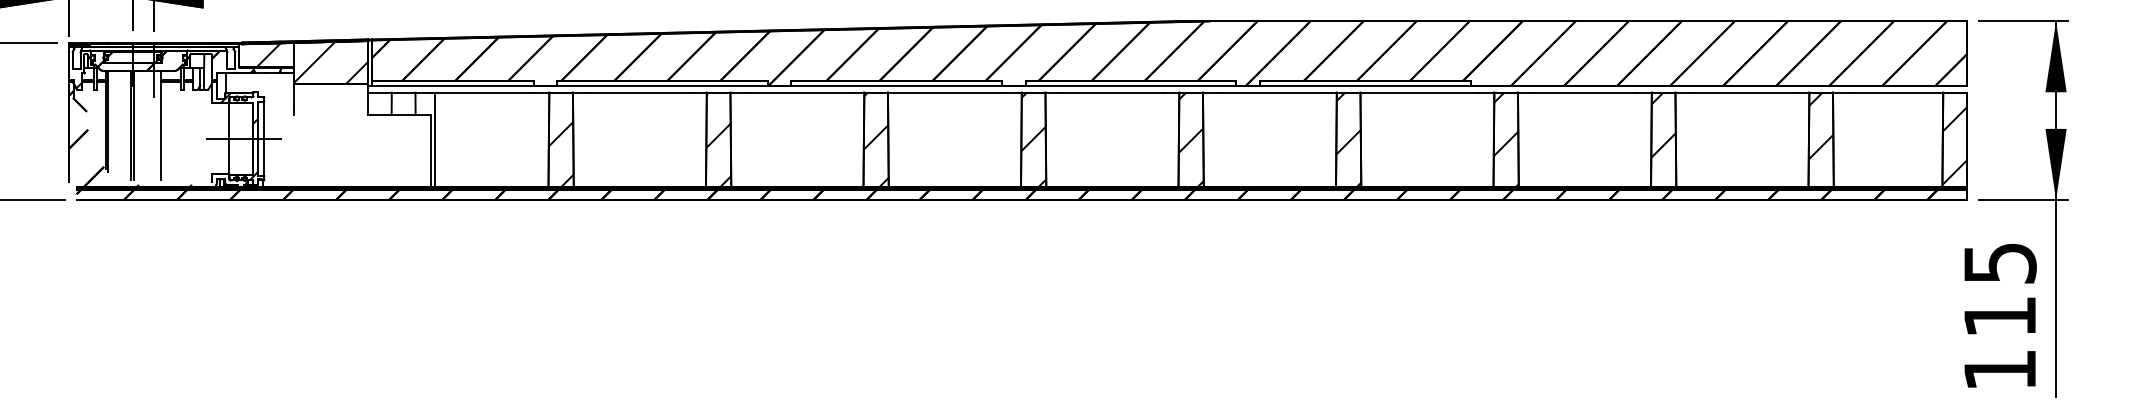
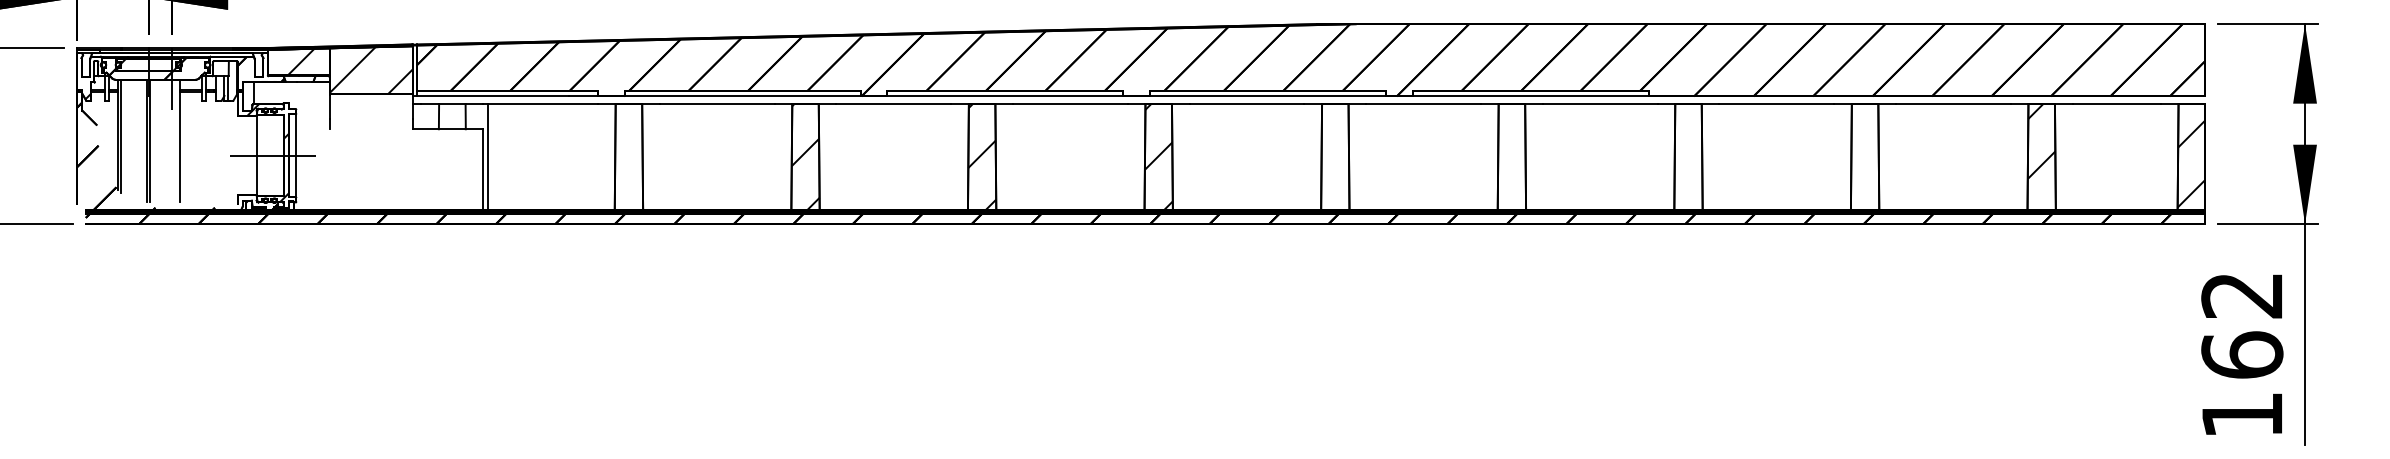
hatch: (561, 140) -> (629, 157), removed
hatch: (1191, 140) -> (1335, 157), removed
hatch: (1349, 140) -> (1512, 157), removed
hatch: (1506, 140) -> (1688, 157), removed
hatch: (1664, 140) -> (1865, 157), removed
text: (2000, 290) -> (2242, 325), 115 -> 162

